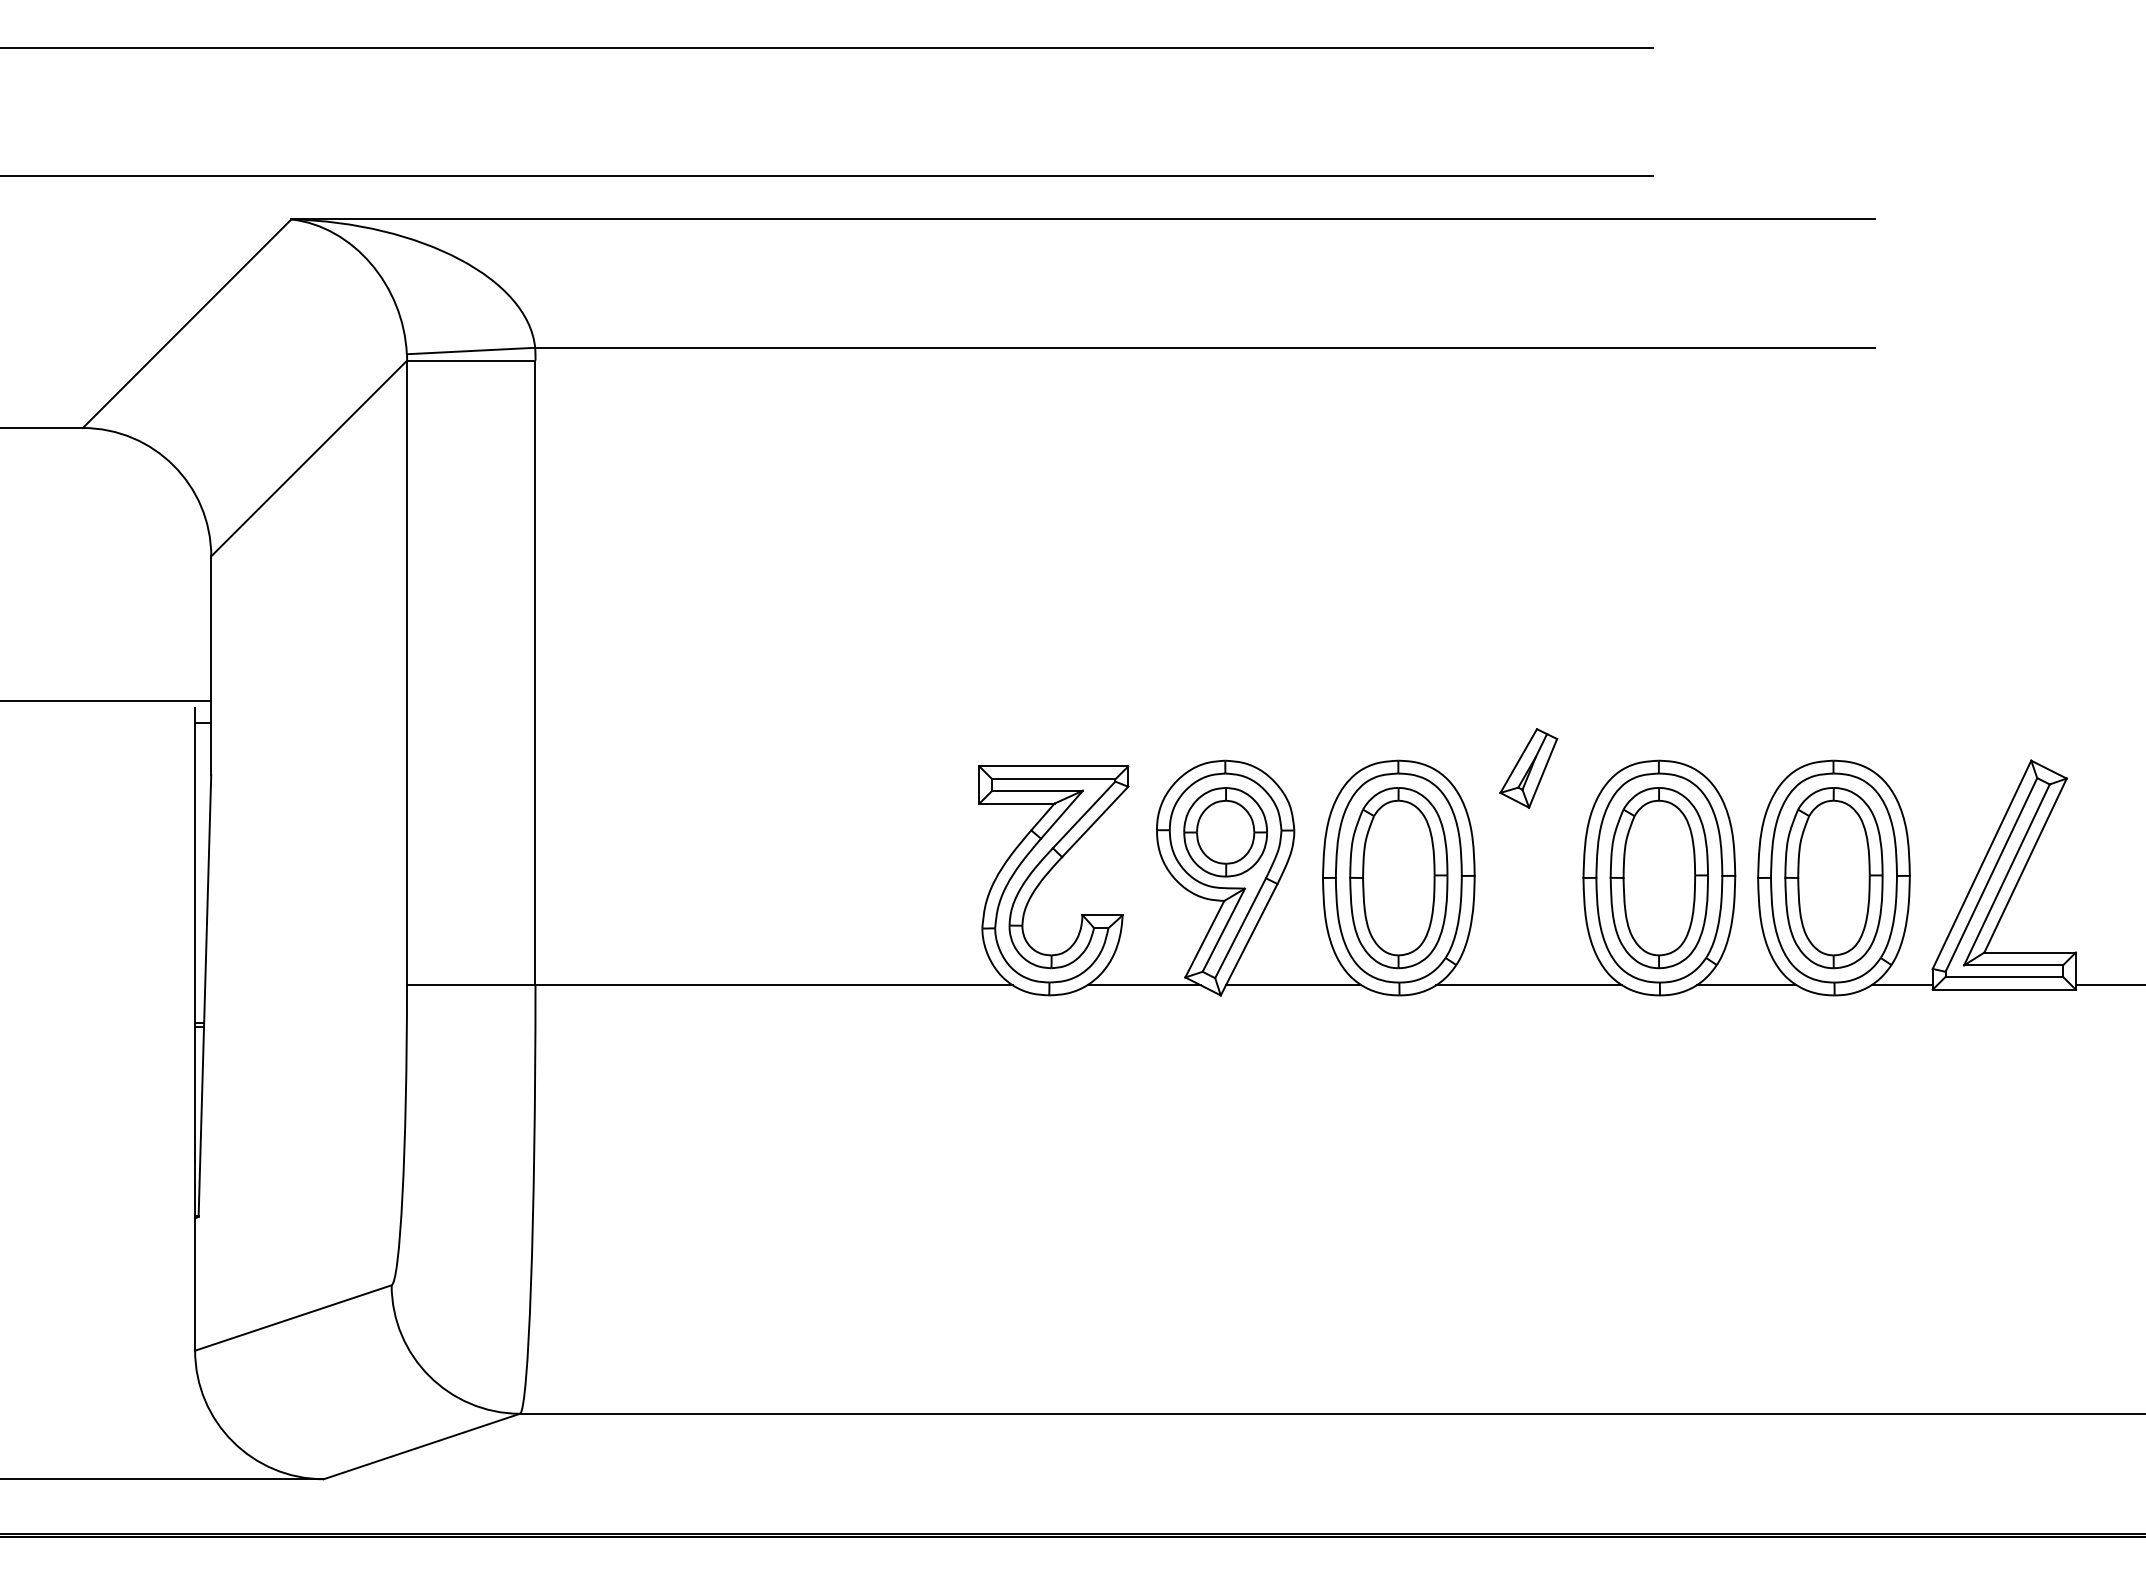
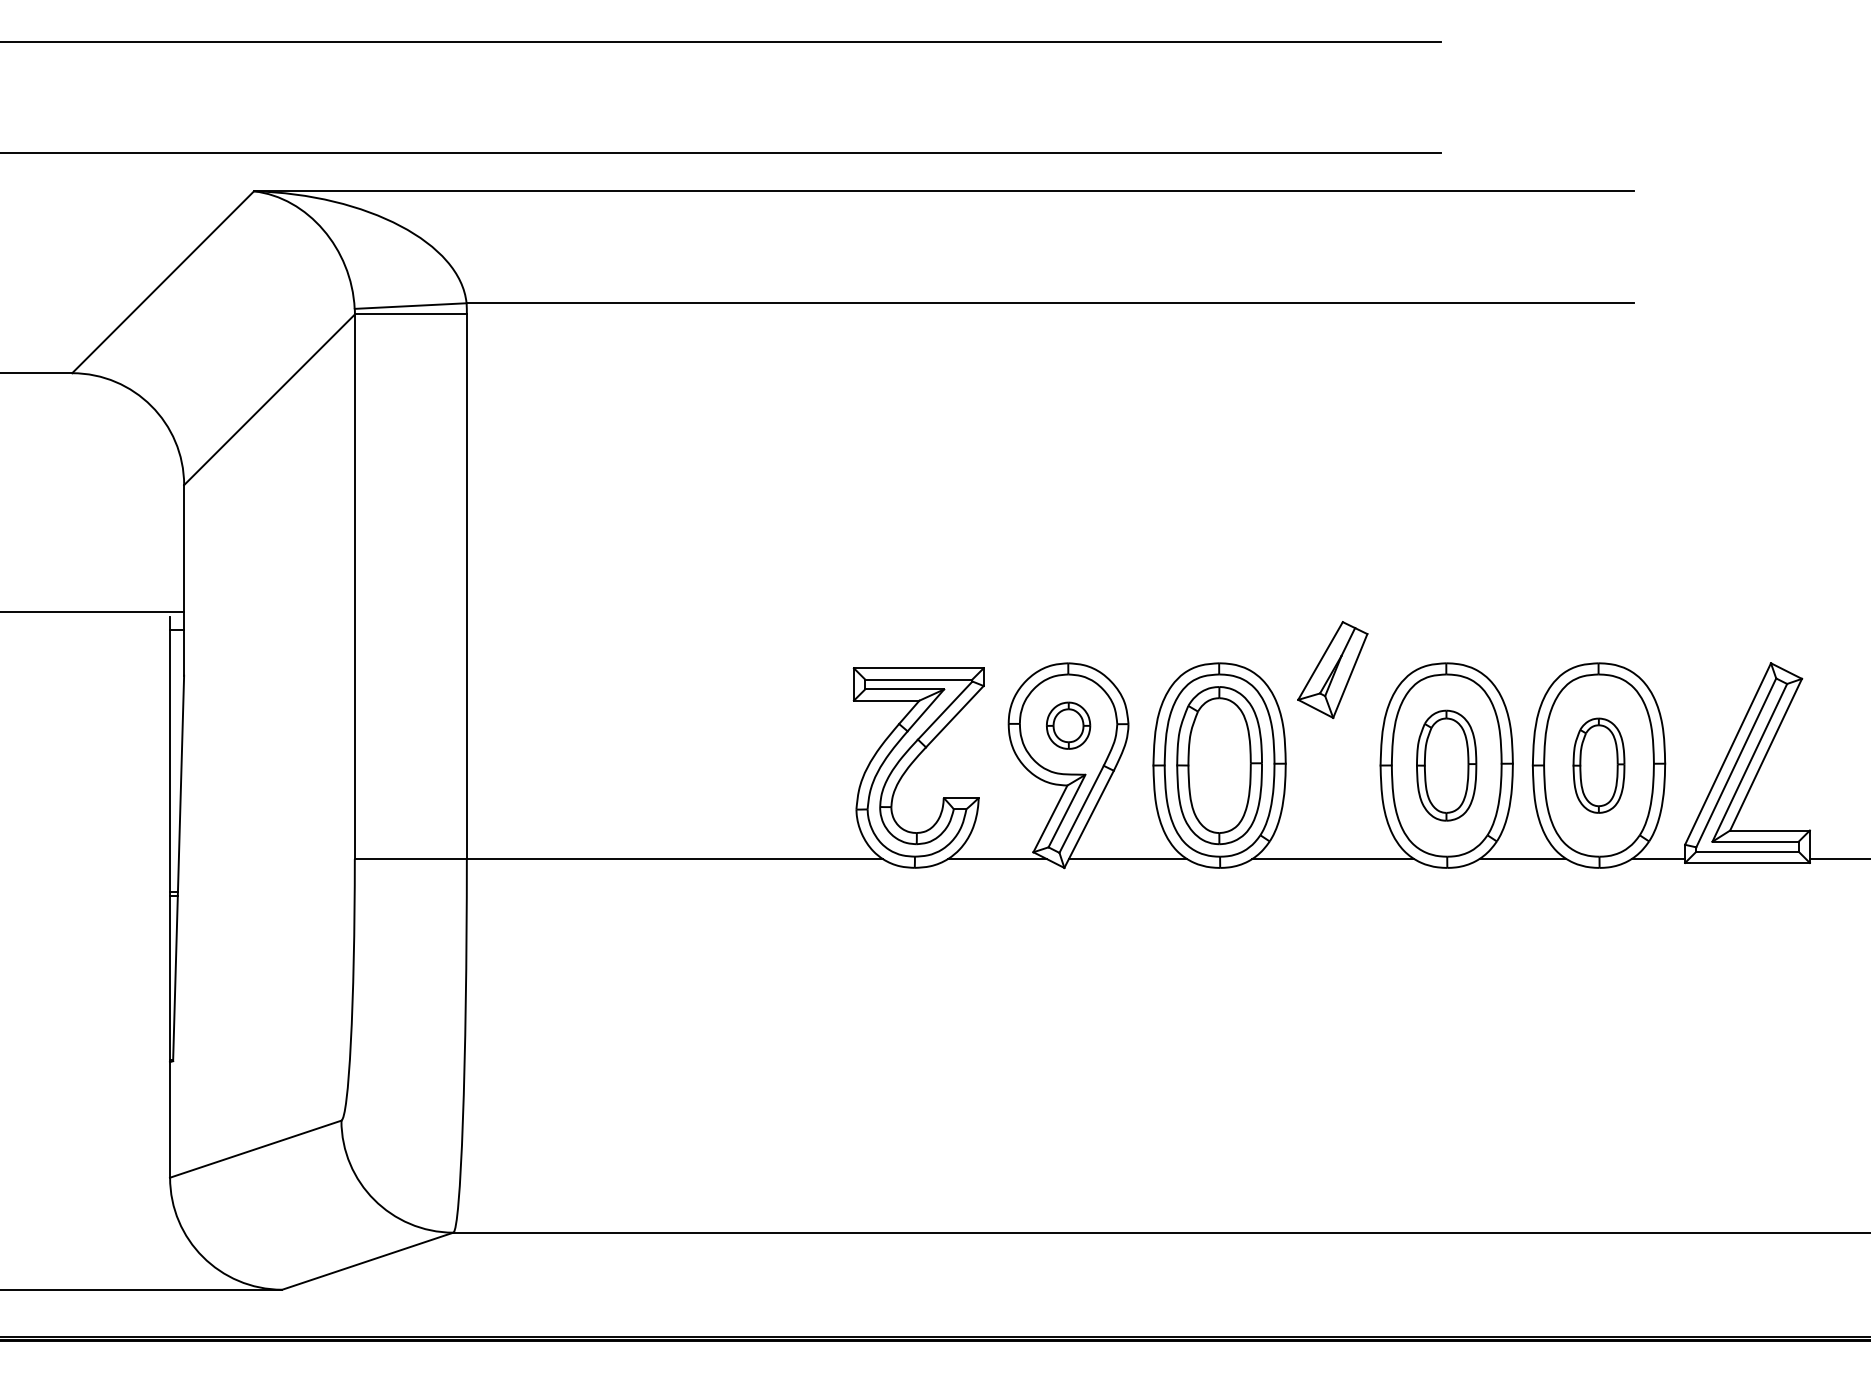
part: (1528, 768) -> (1332, 670), size x1.4
part: (1225, 832) -> (1068, 725), size x0.6
part: (1658, 878) -> (1445, 765), size x0.7
part: (1833, 878) -> (1598, 765), size x0.6

